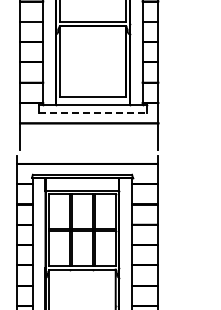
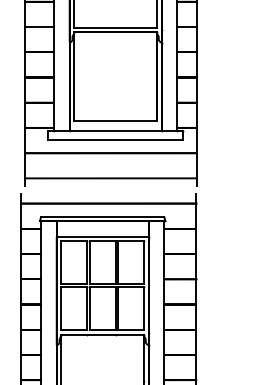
line: (93, 112) -> (116, 139), dashed -> solid
line: (89, 143) -> (111, 178), added

